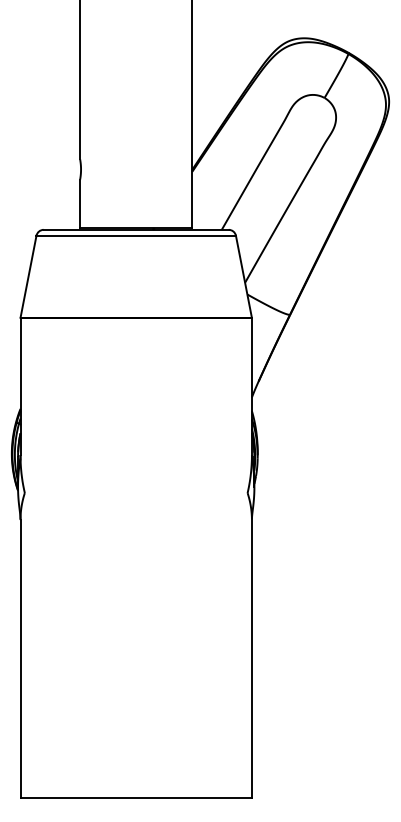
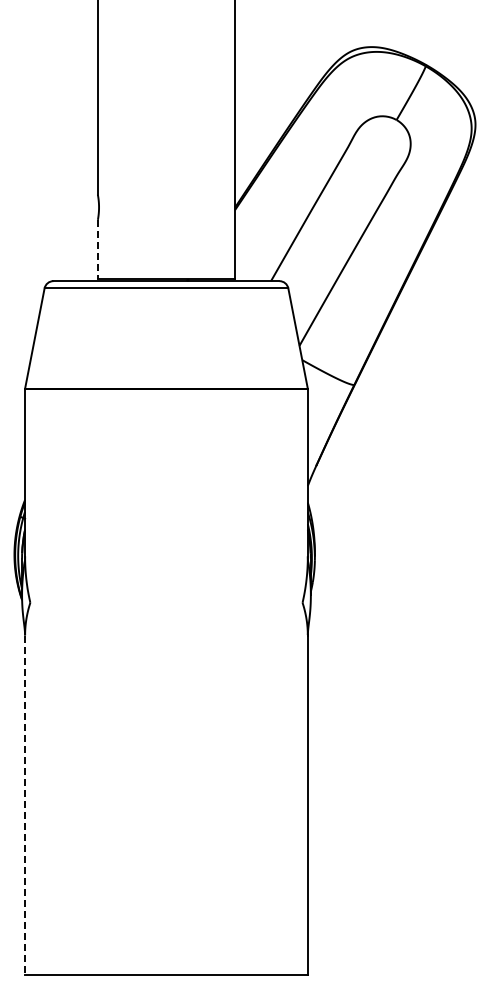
line: (79, 203) -> (97, 249), solid -> dashed
line: (20, 658) -> (25, 805), solid -> dashed

